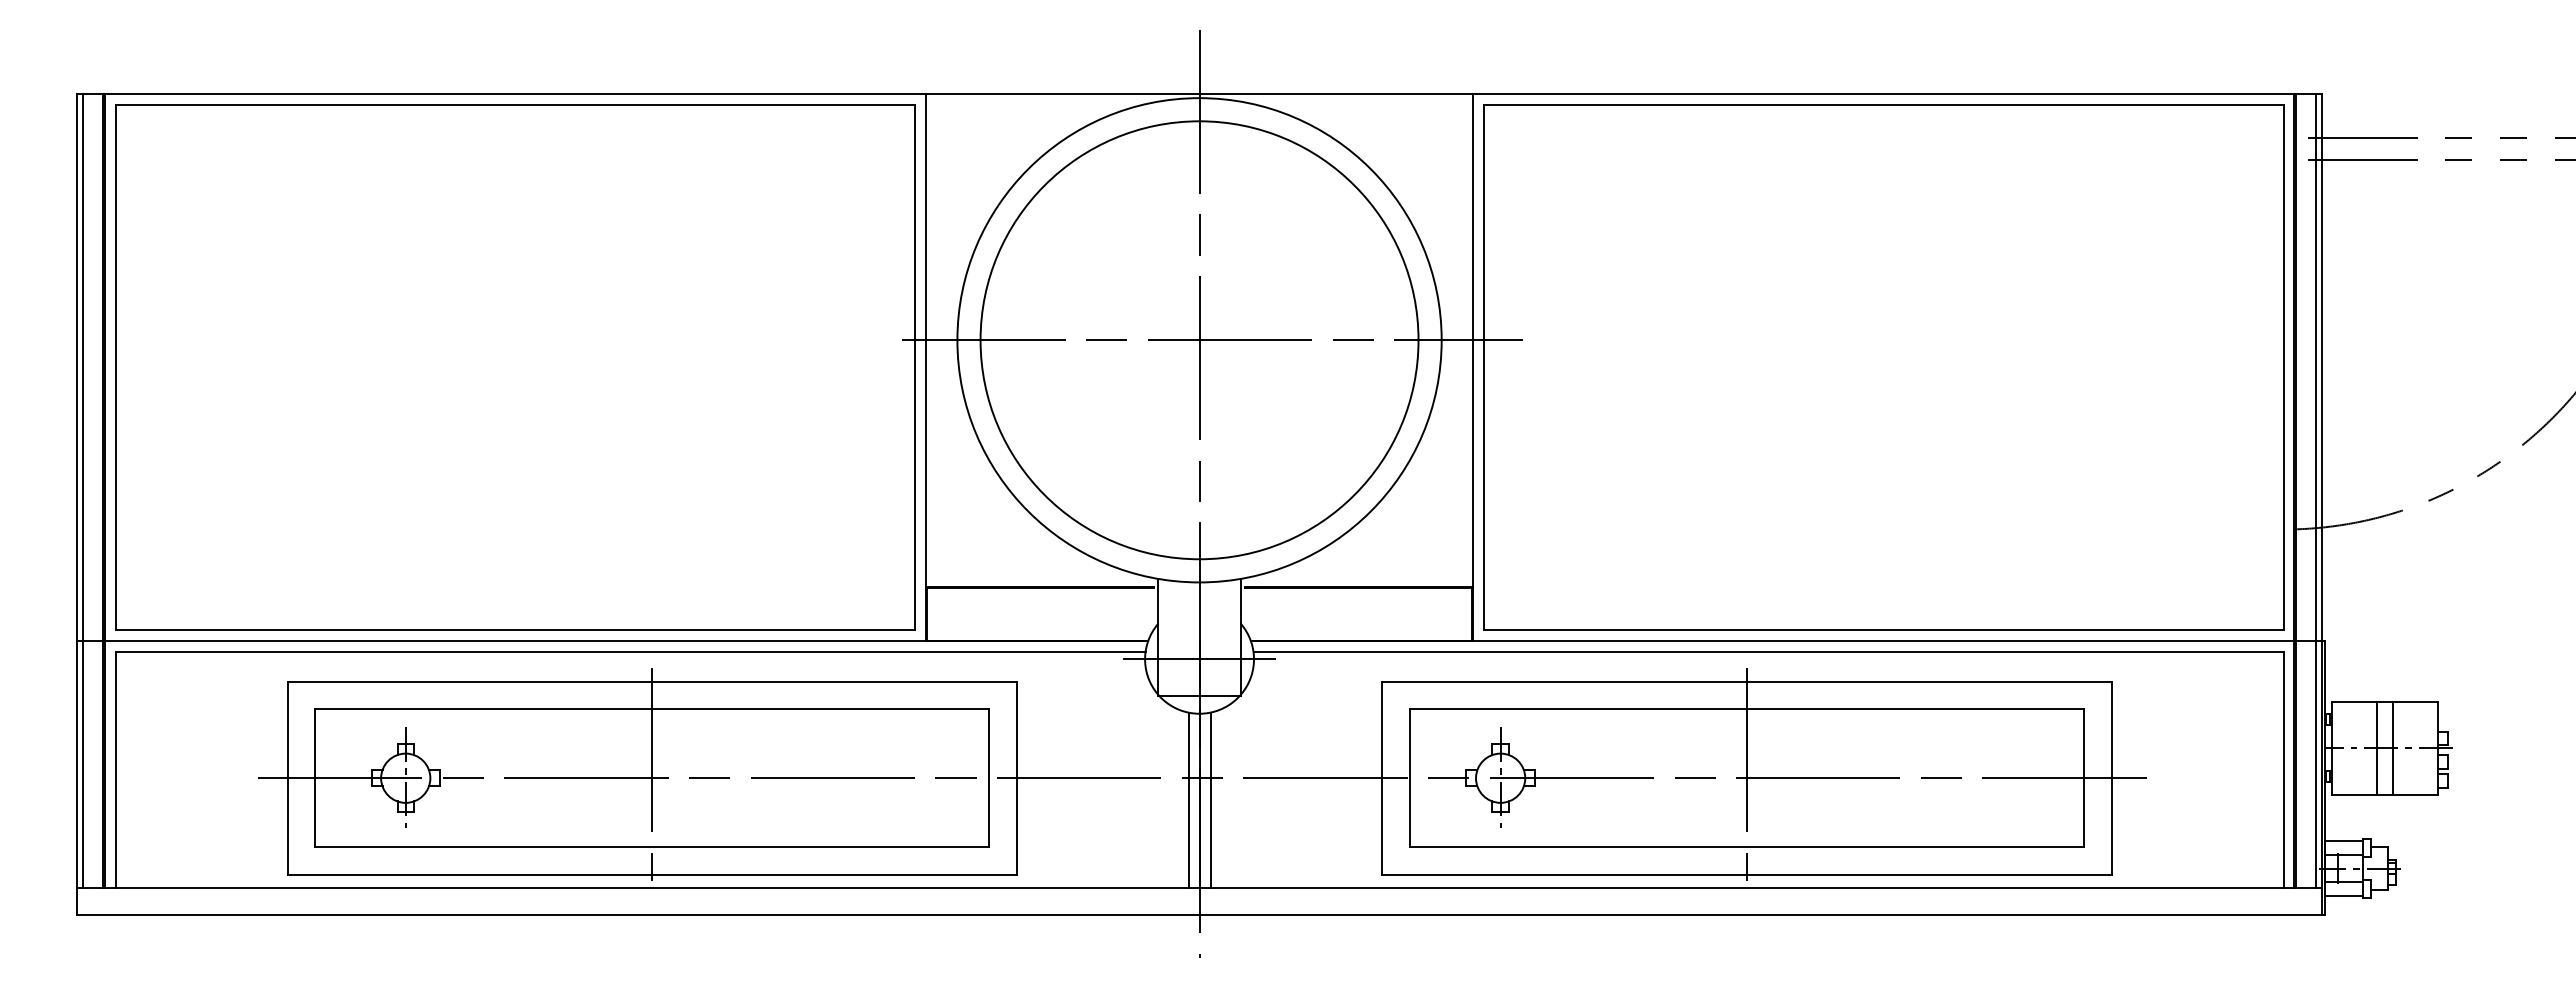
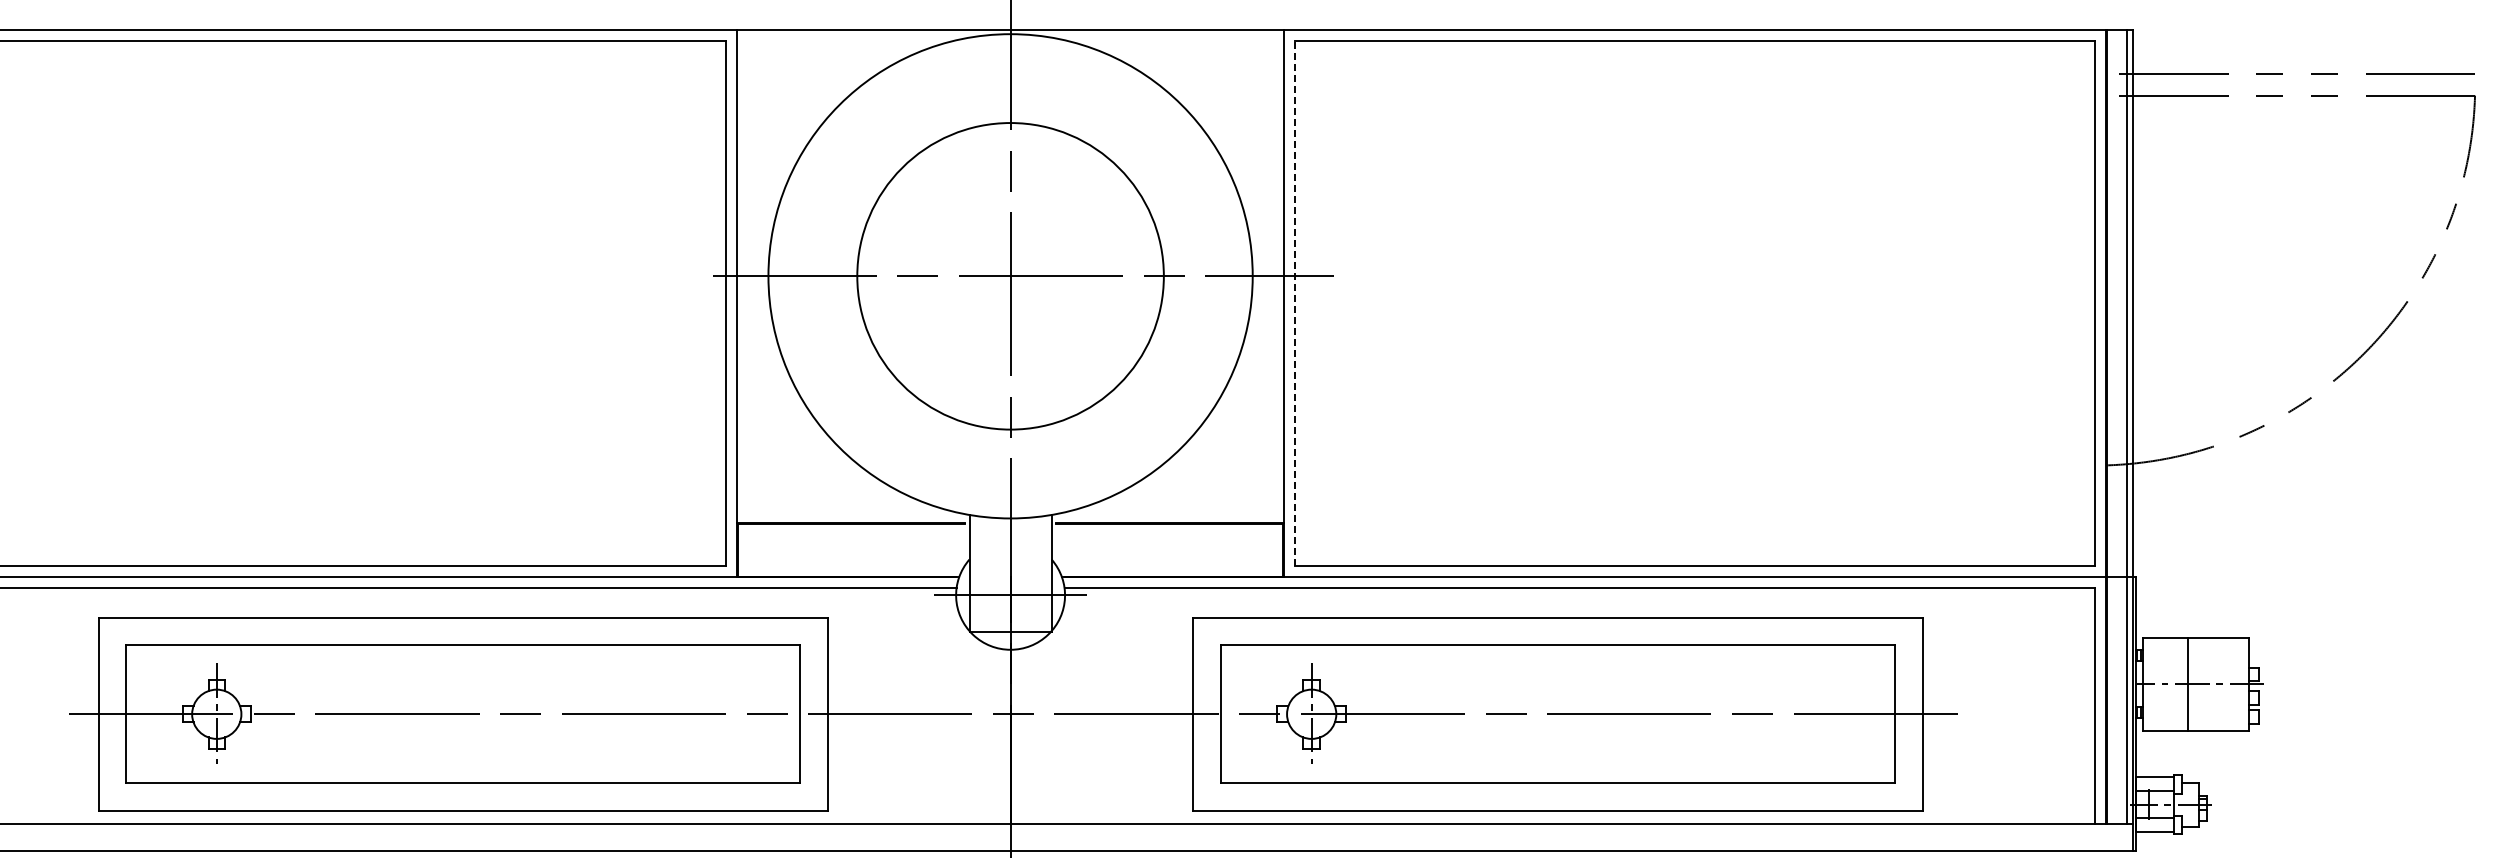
circle: (1199, 340) -> (1010, 276), size x0.7
line: (1484, 367) -> (1295, 303), solid -> dashed
line: (2393, 747) -> (2204, 683), removed
line: (652, 774) -> (463, 710), removed
line: (1747, 774) -> (1558, 710), removed
line: (1188, 799) -> (999, 735), removed
line: (1210, 799) -> (1021, 735), removed

